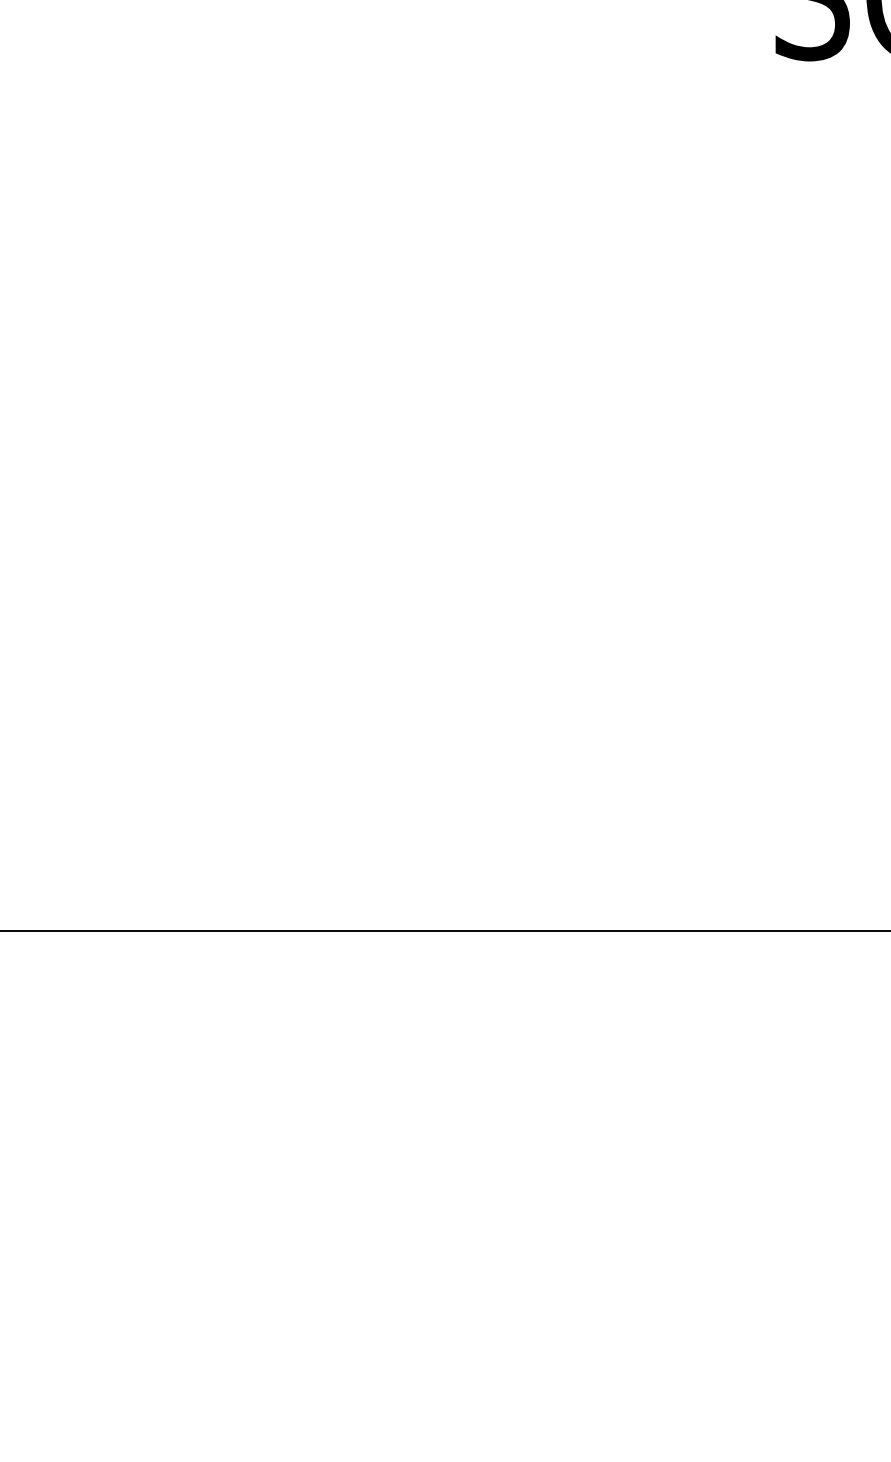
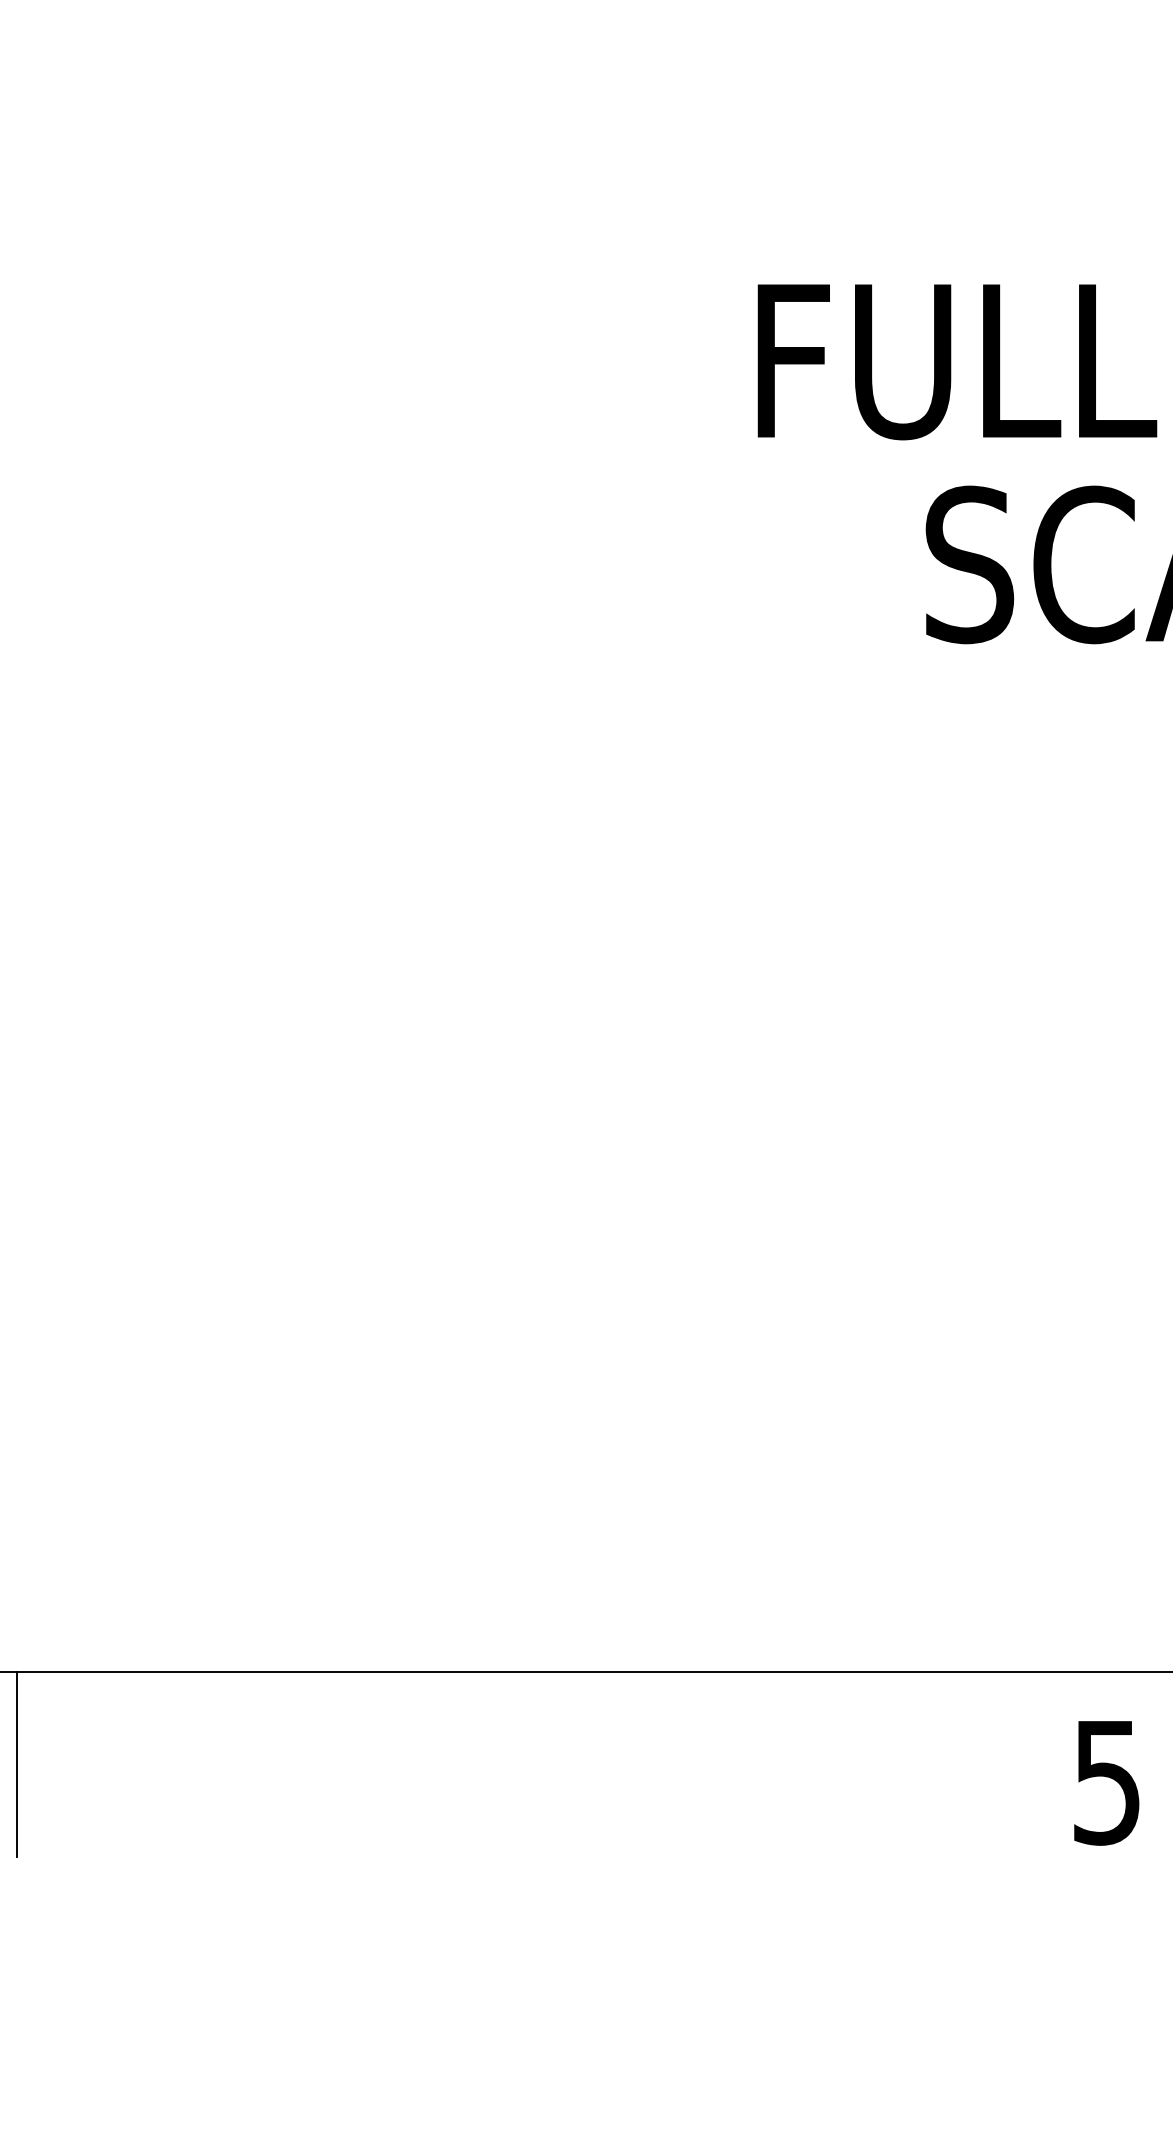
line: (7, 1008) -> (17, 1764), added

